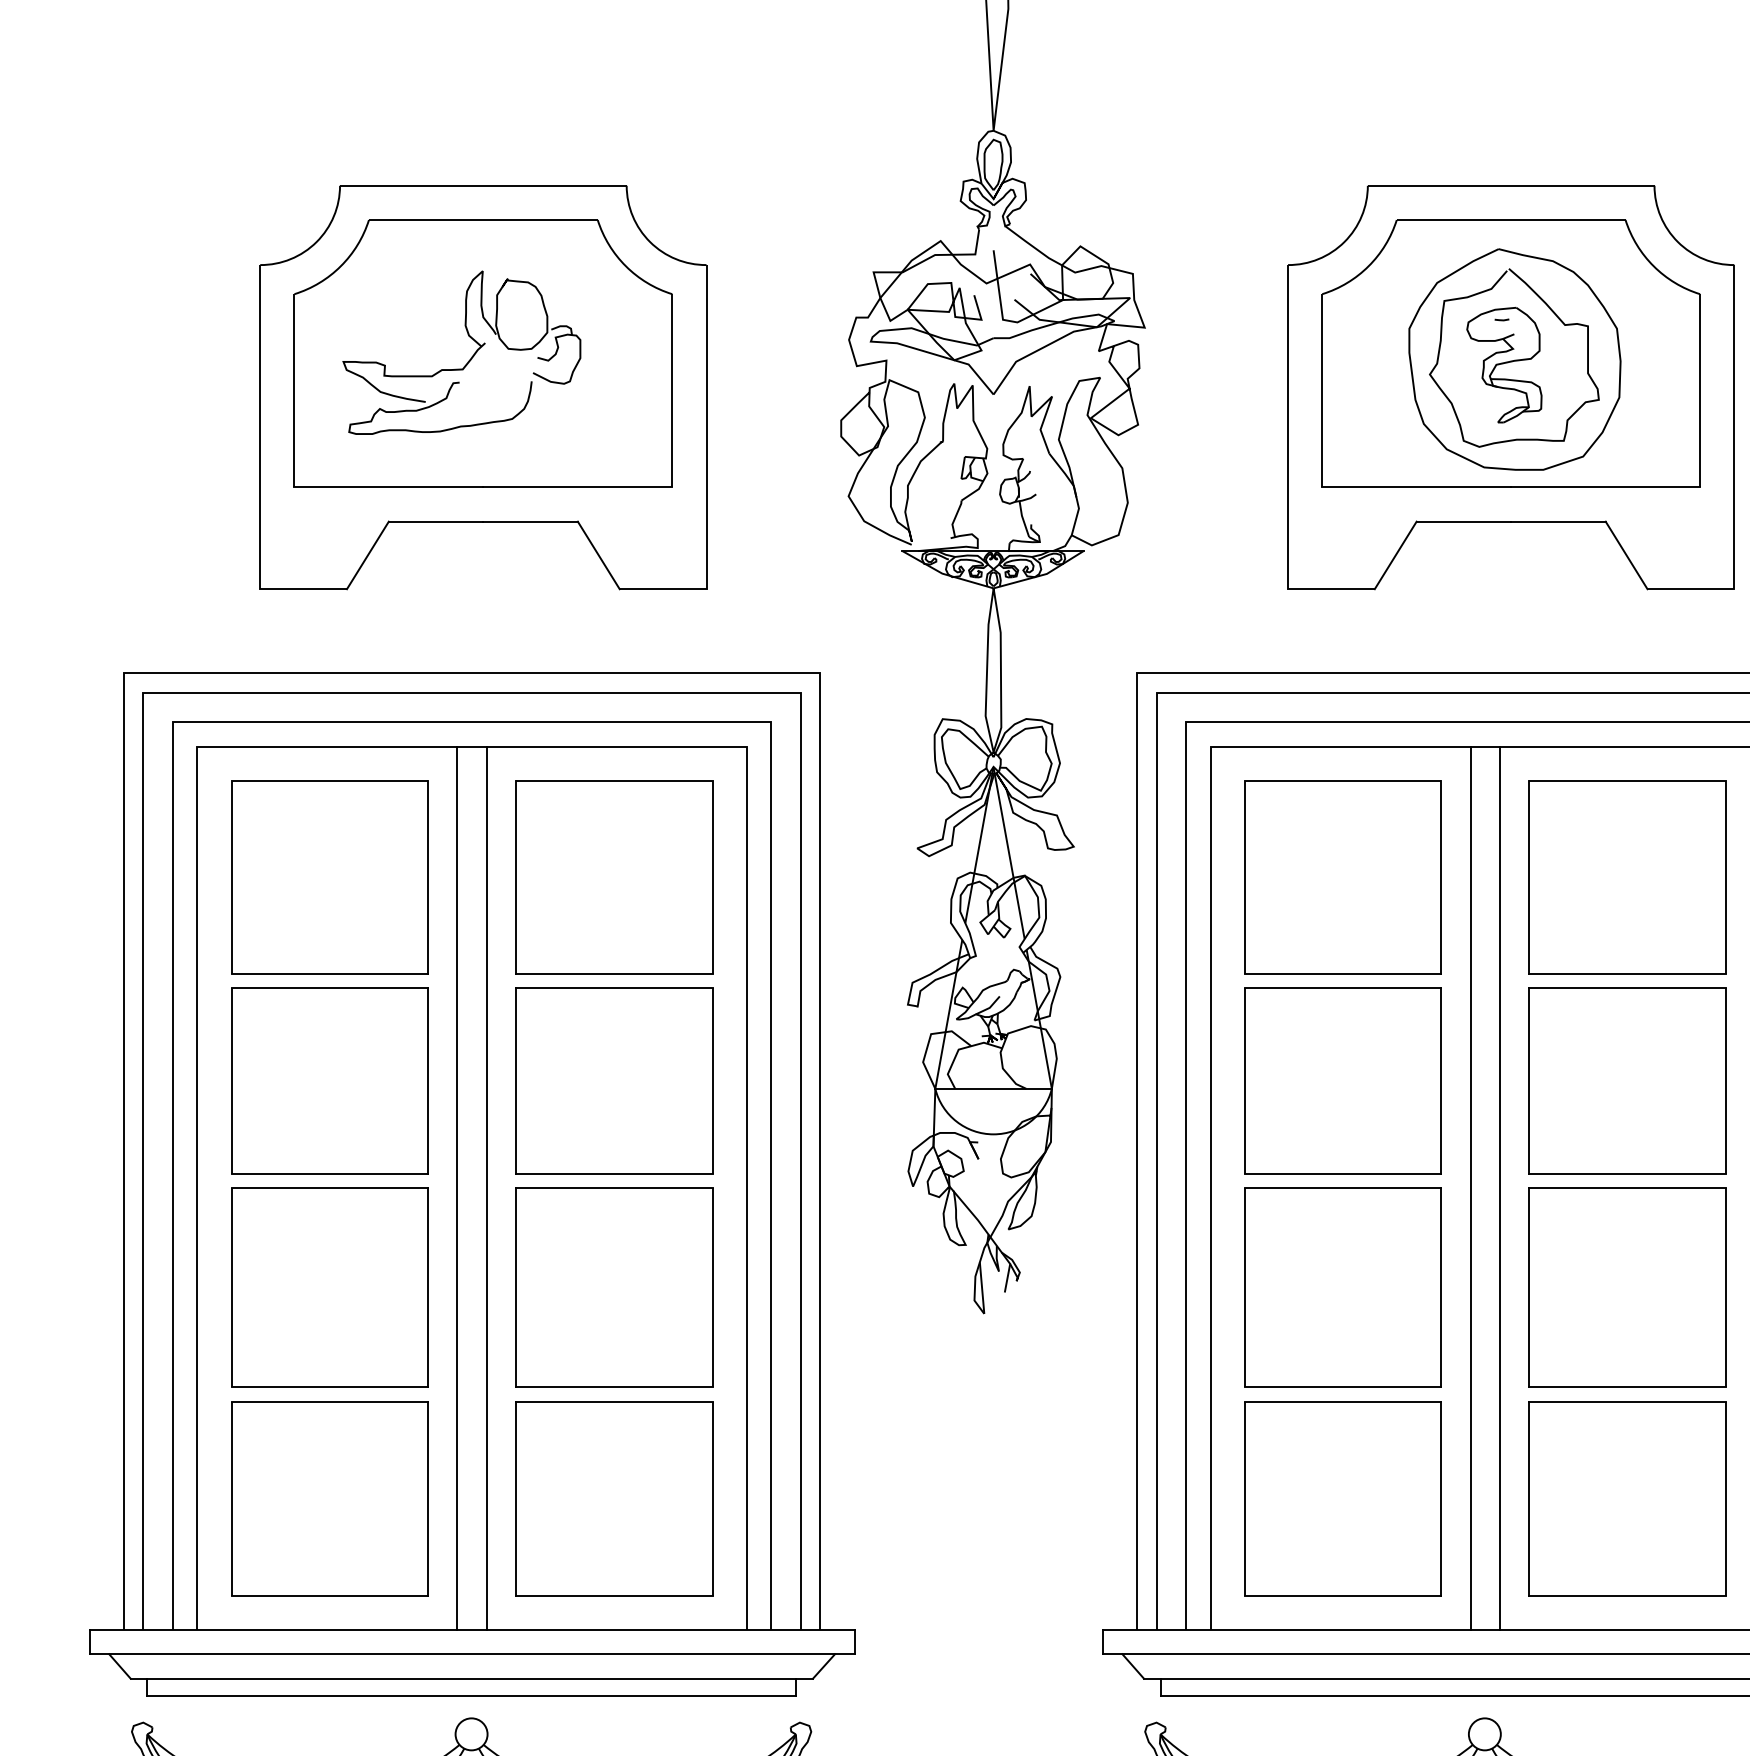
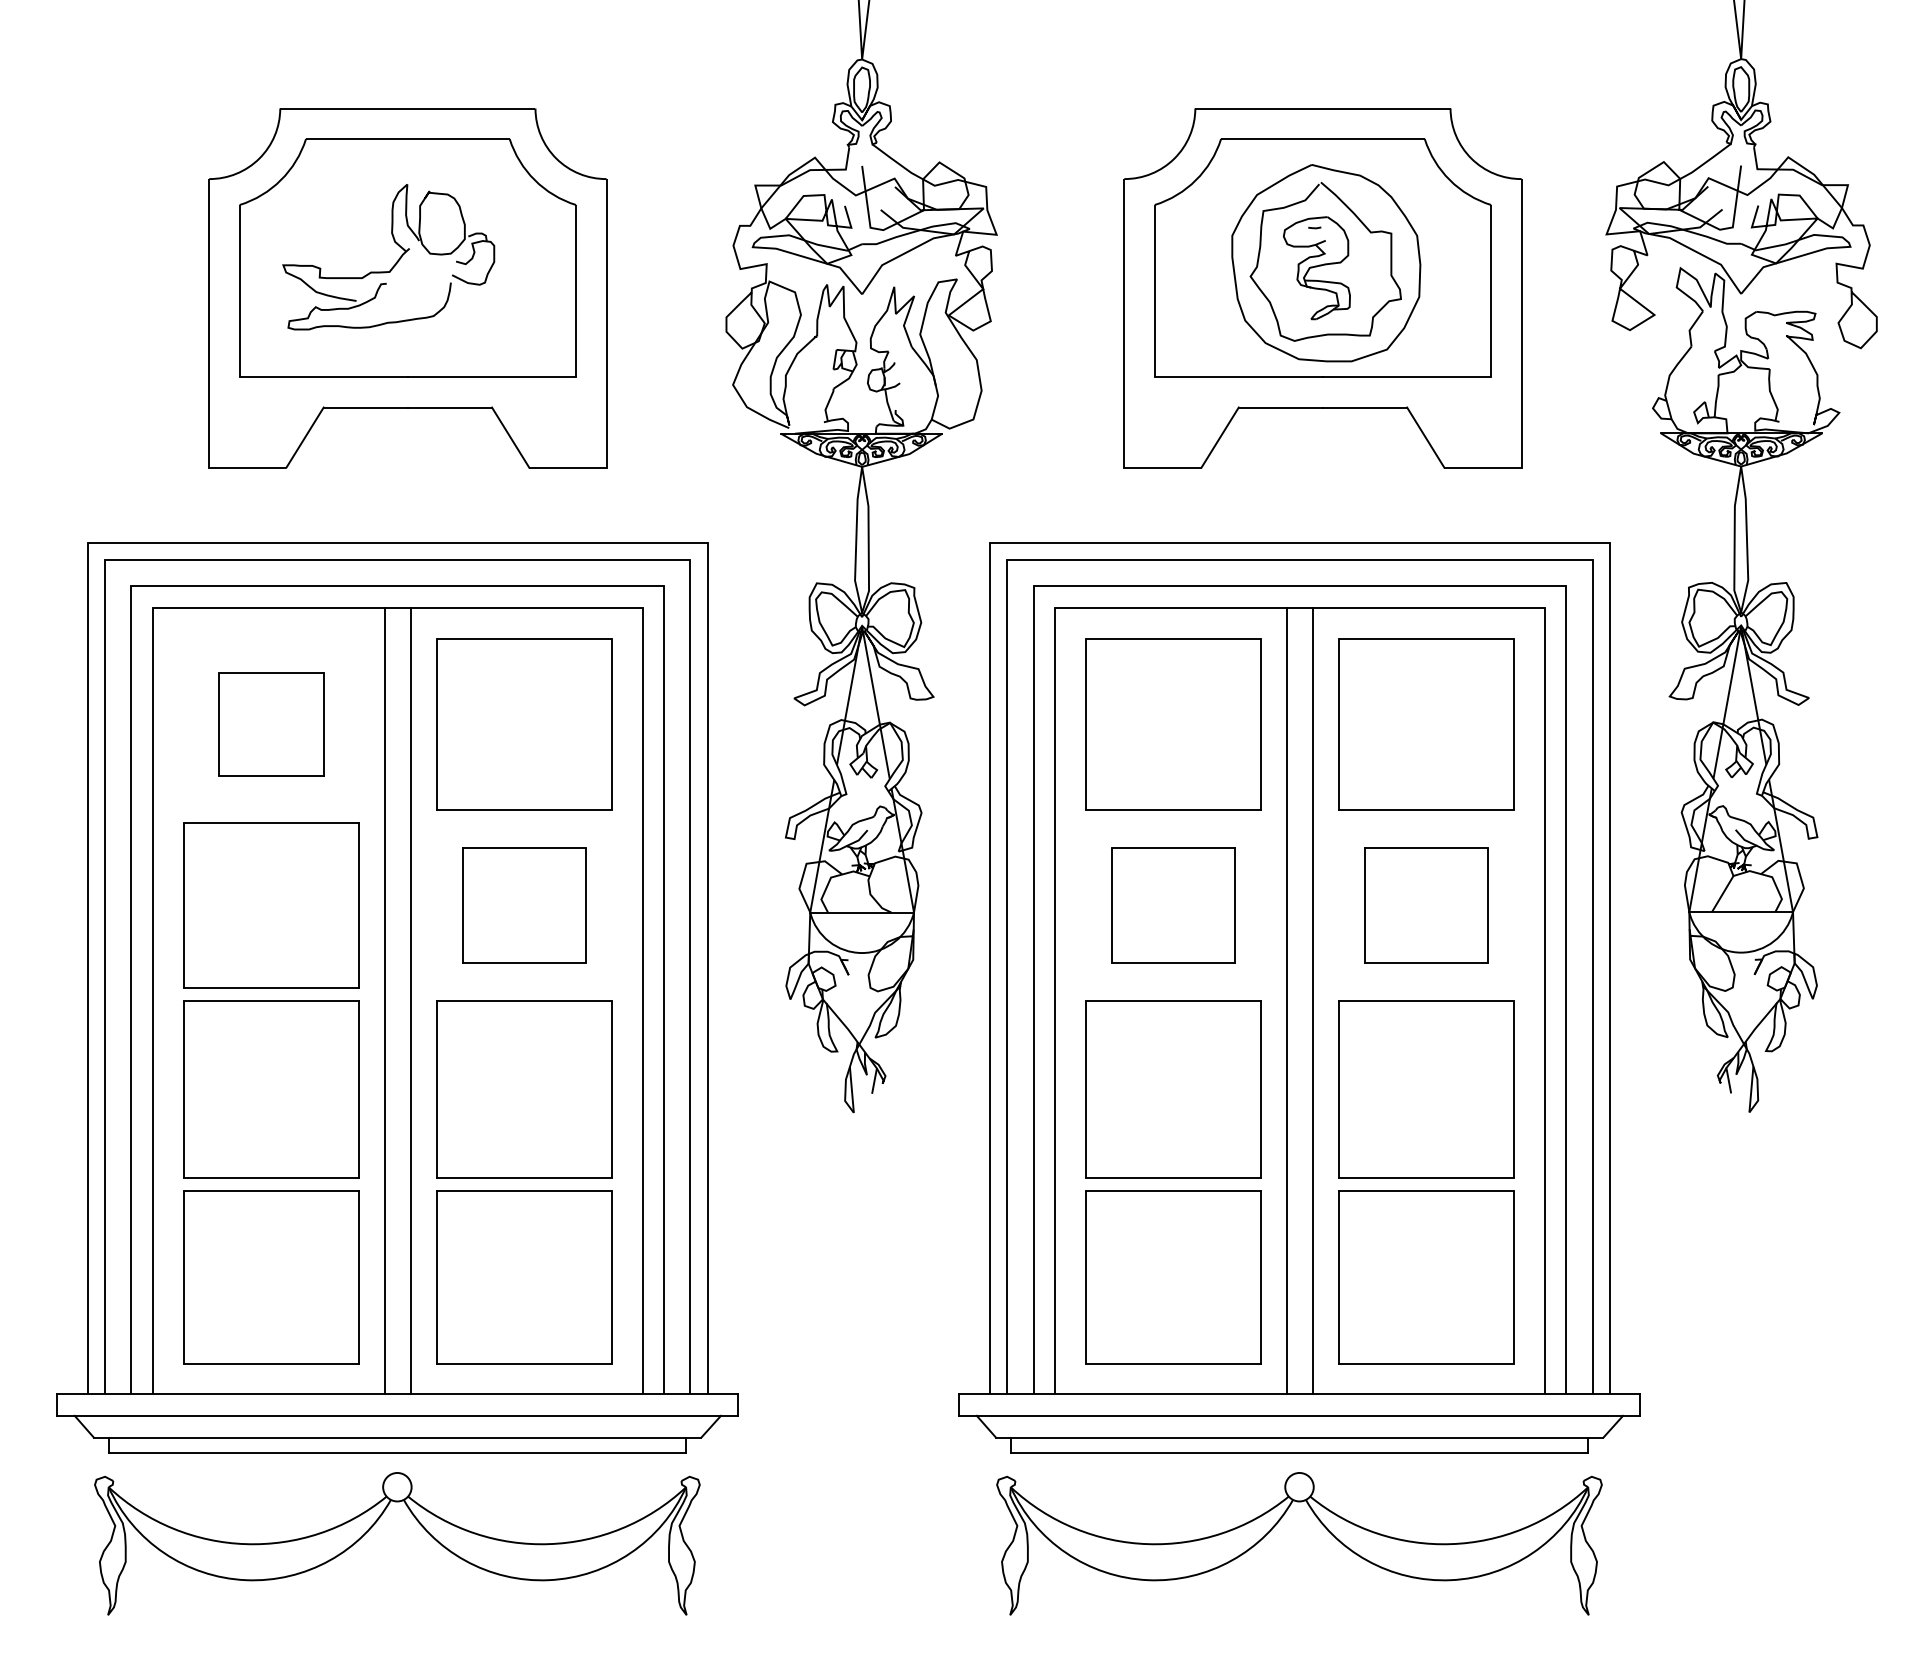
part: (330, 877) -> (271, 724), size x0.6
part: (614, 1080) -> (524, 905), size x0.7
part: (1343, 1080) -> (1173, 905), size x0.7
part: (1627, 1080) -> (1426, 905), size x0.7

